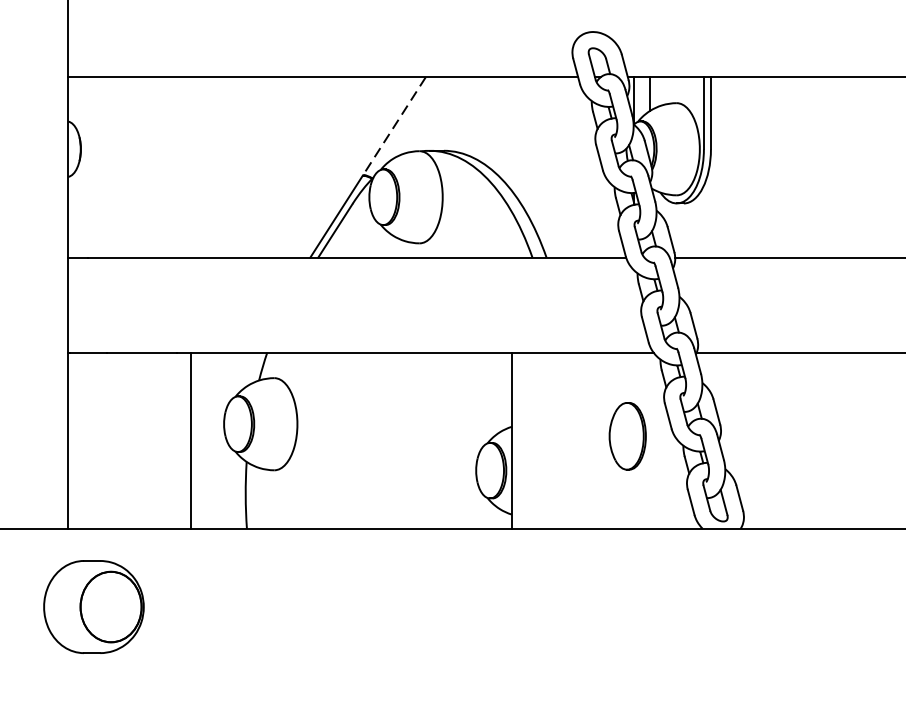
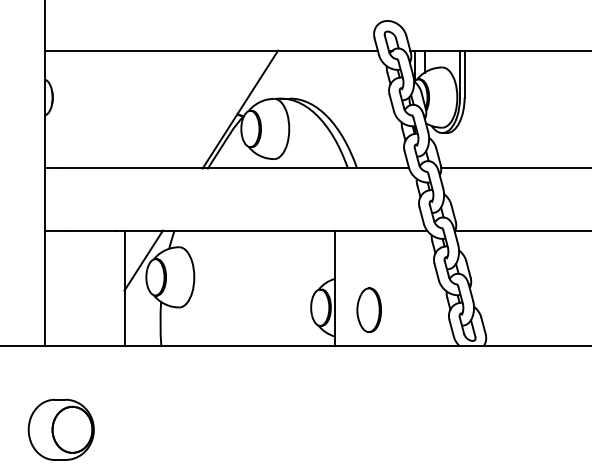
line: (394, 126) -> (257, 82), dashed -> solid
line: (219, 398) -> (143, 260), added
part: (626, 435) -> (368, 309), moved
part: (92, 606) -> (60, 429), moved

